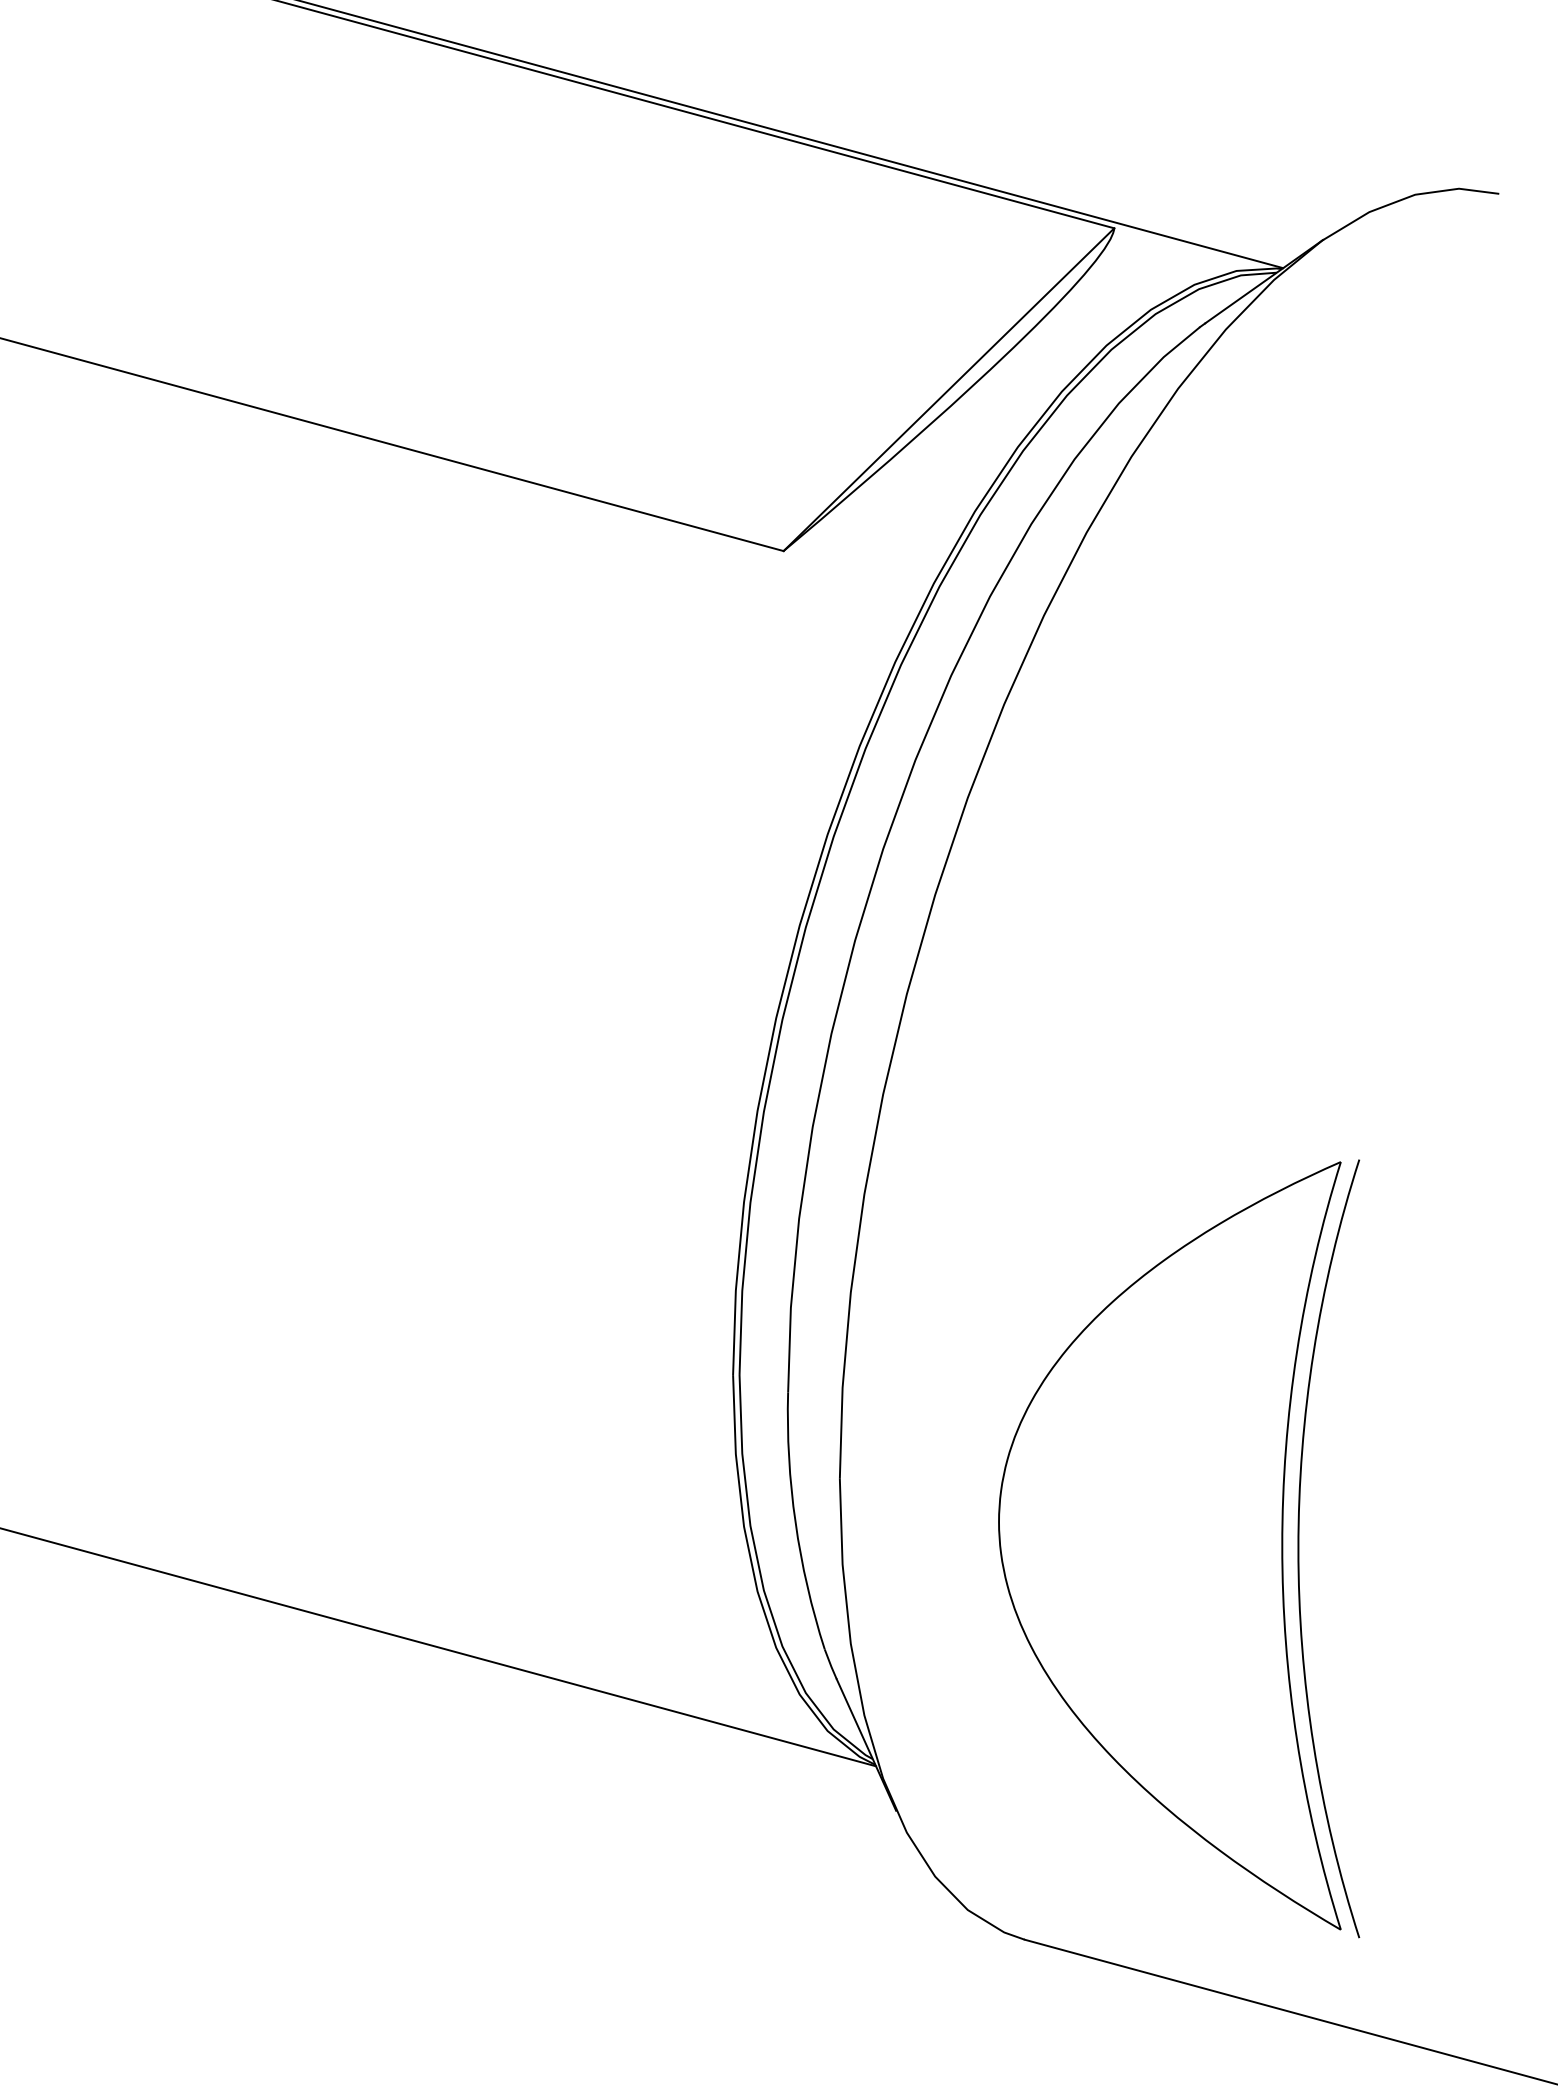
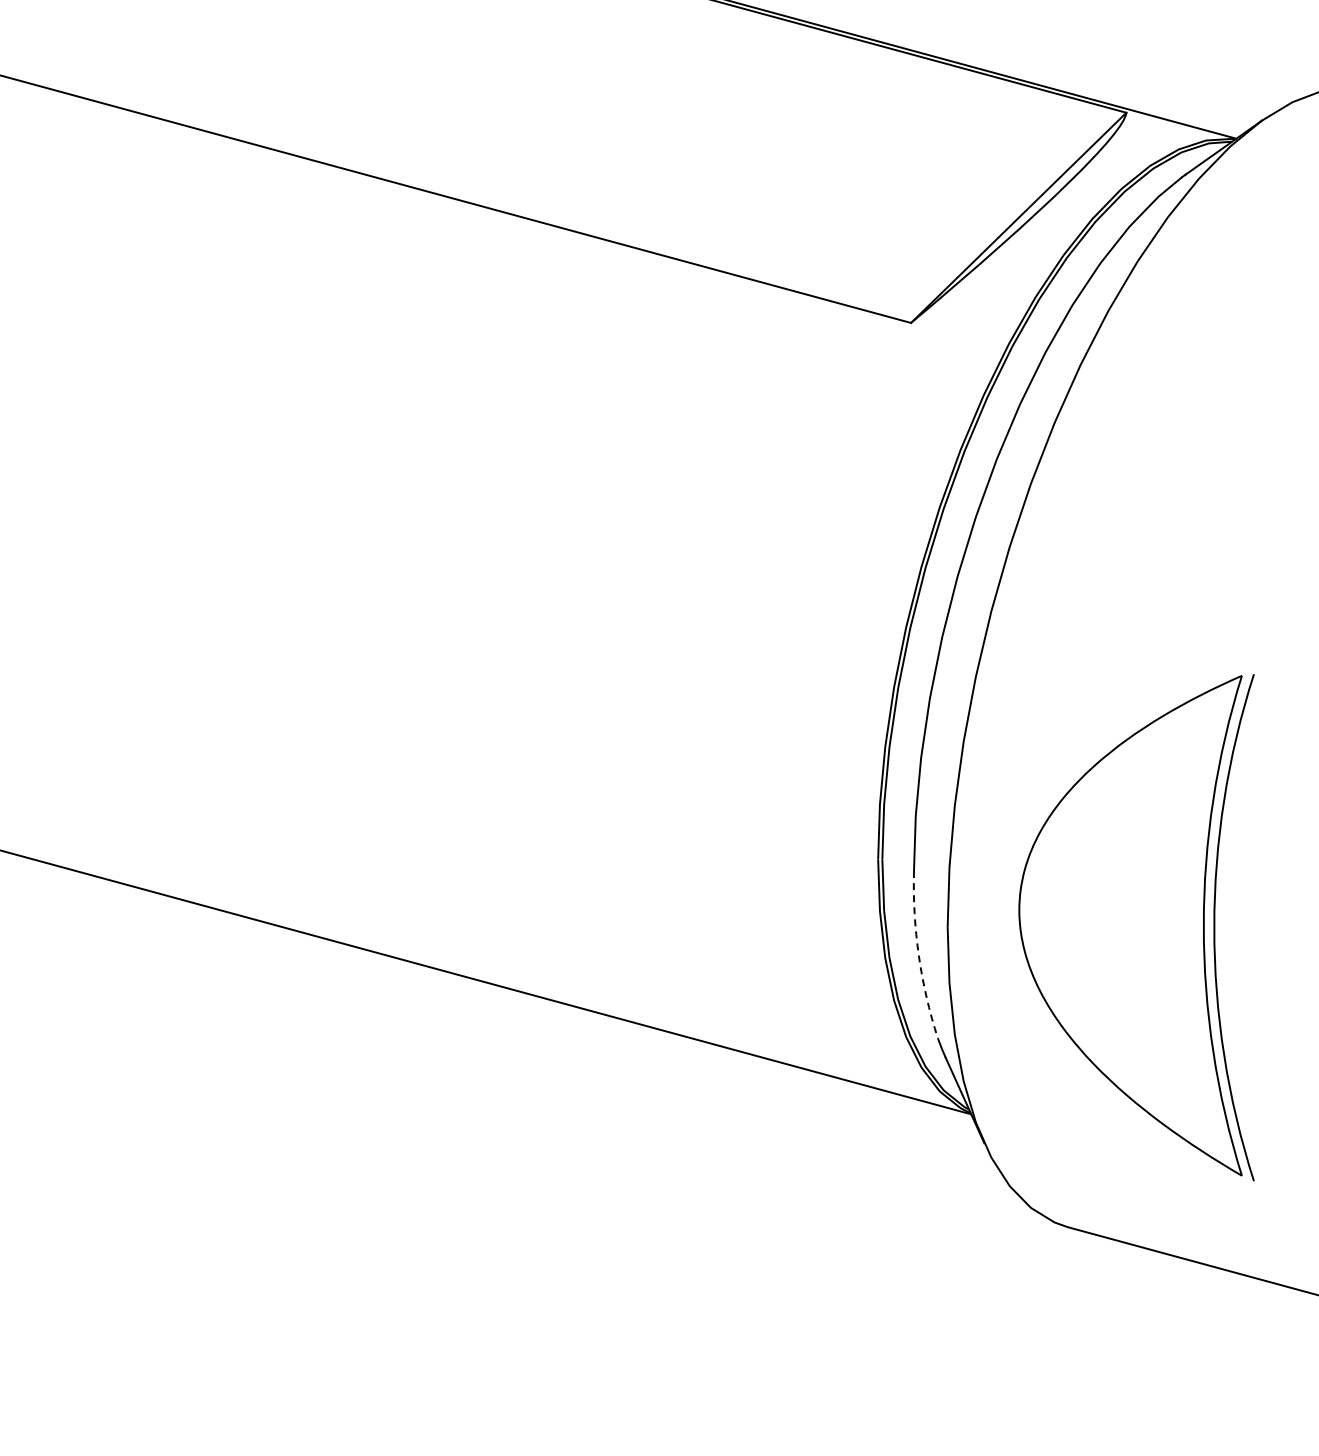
arc: (795, 1522) -> (918, 955), solid -> dashed
part: (1178, 1548) -> (1136, 927), moved

